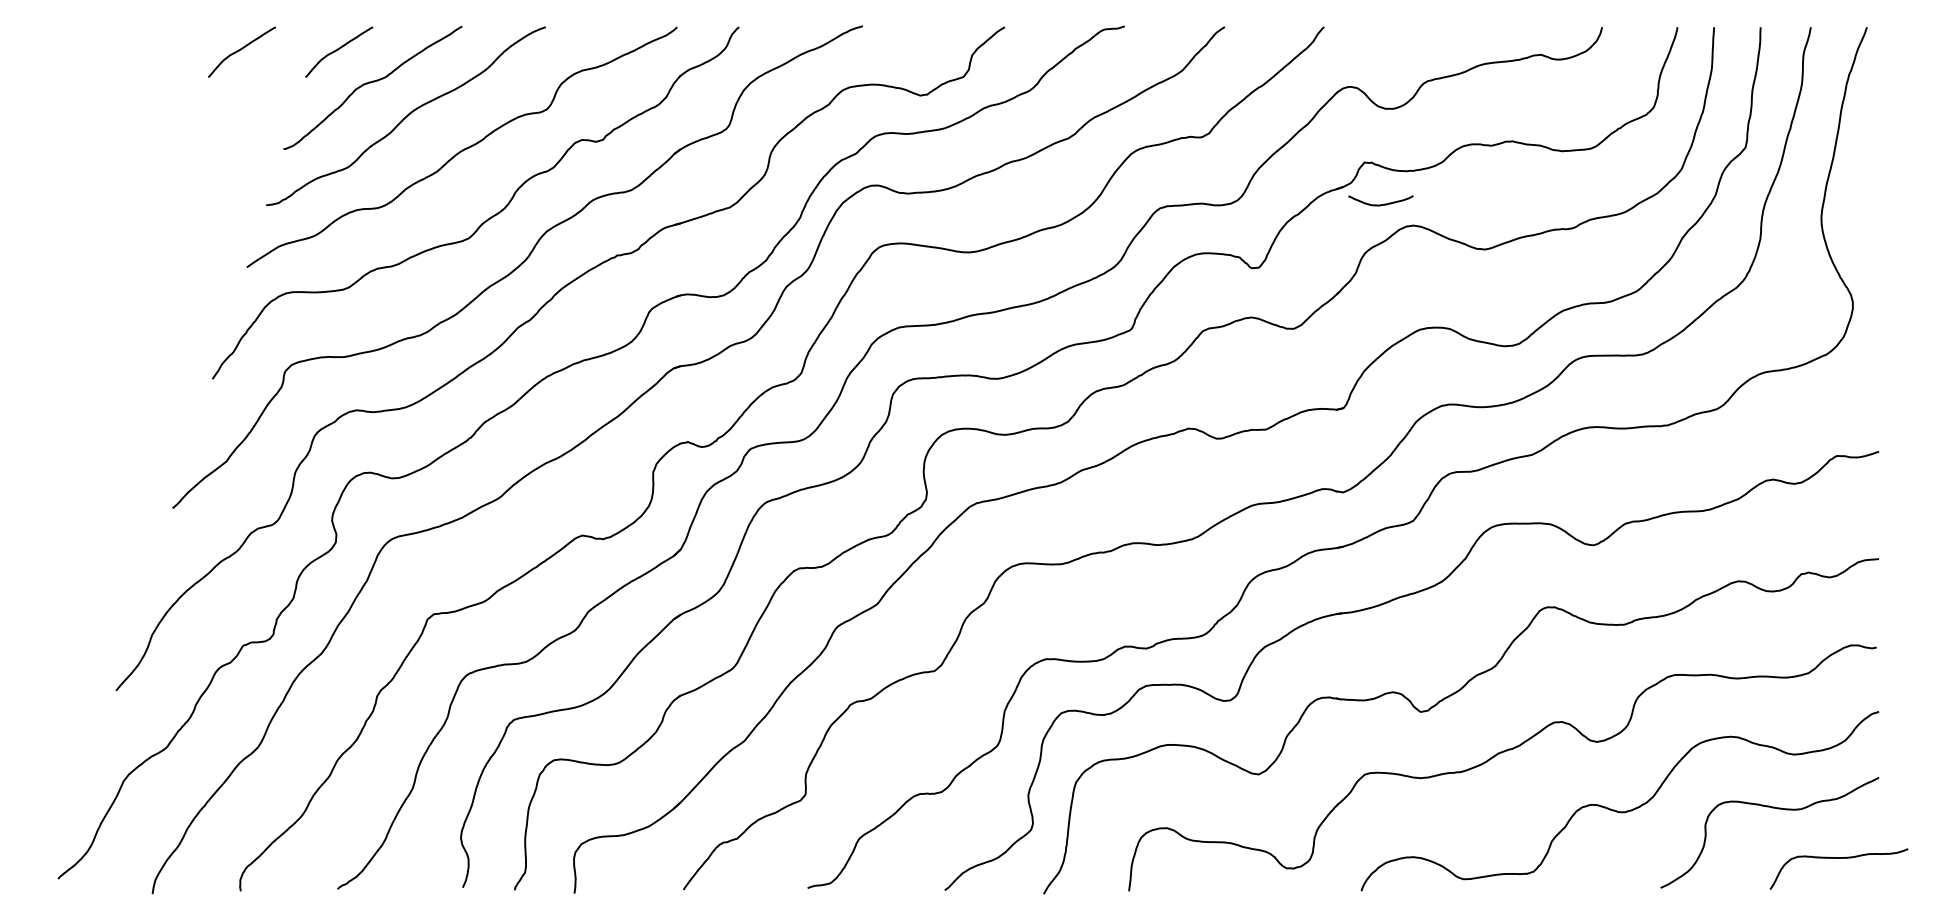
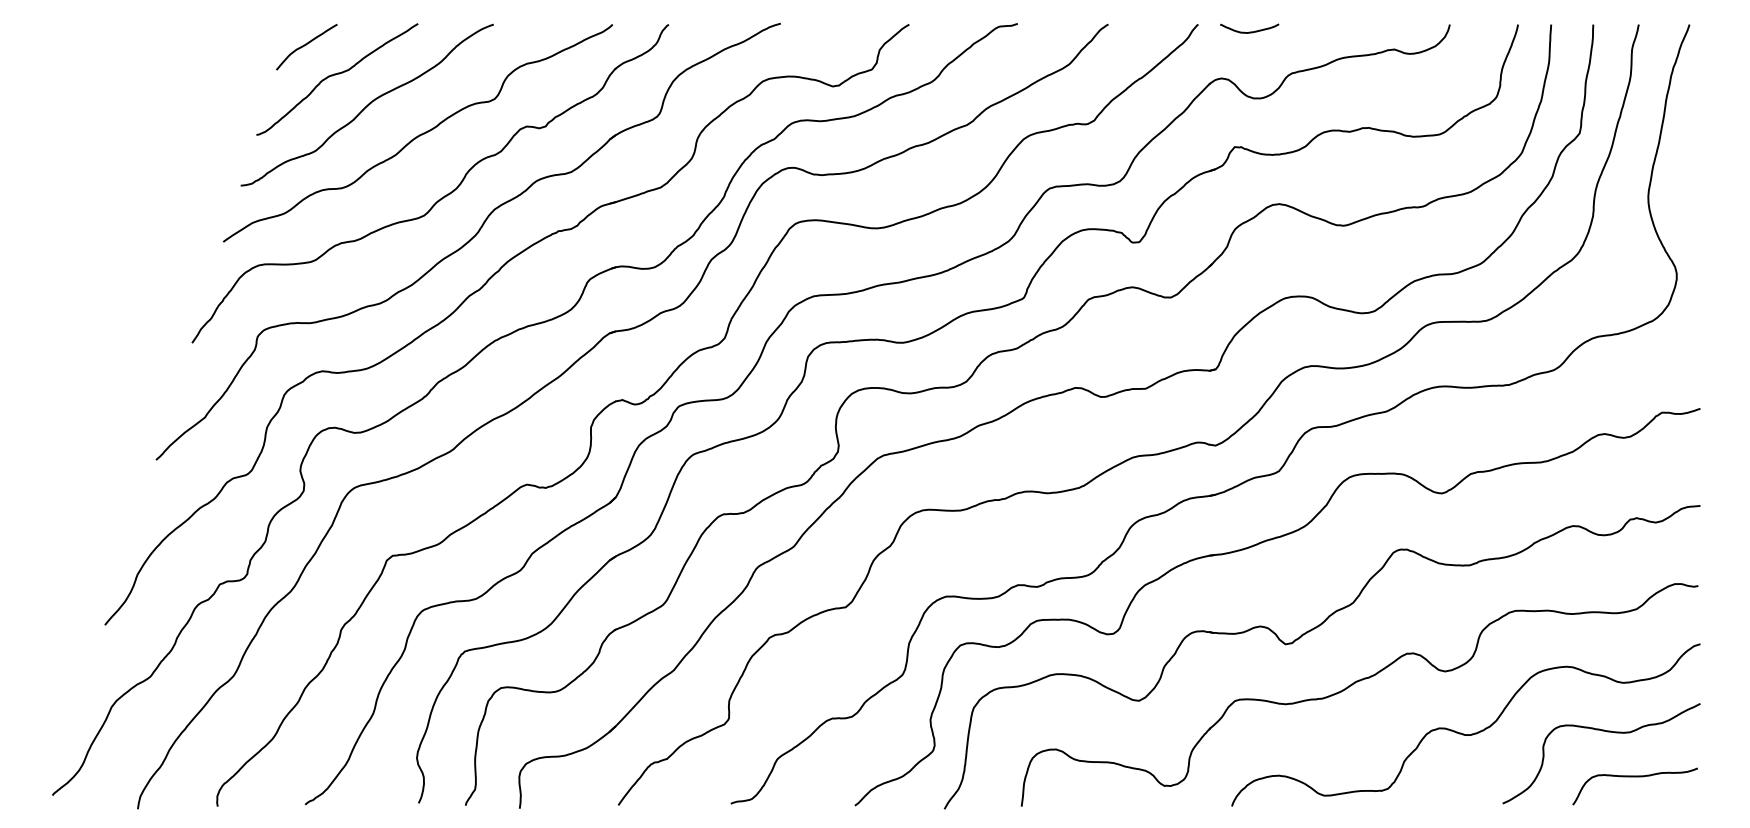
curve: (241, 50) -> (218, 45), removed
curve: (1380, 203) -> (1249, 31), moved
curve: (1838, 859) -> (1634, 777), moved

